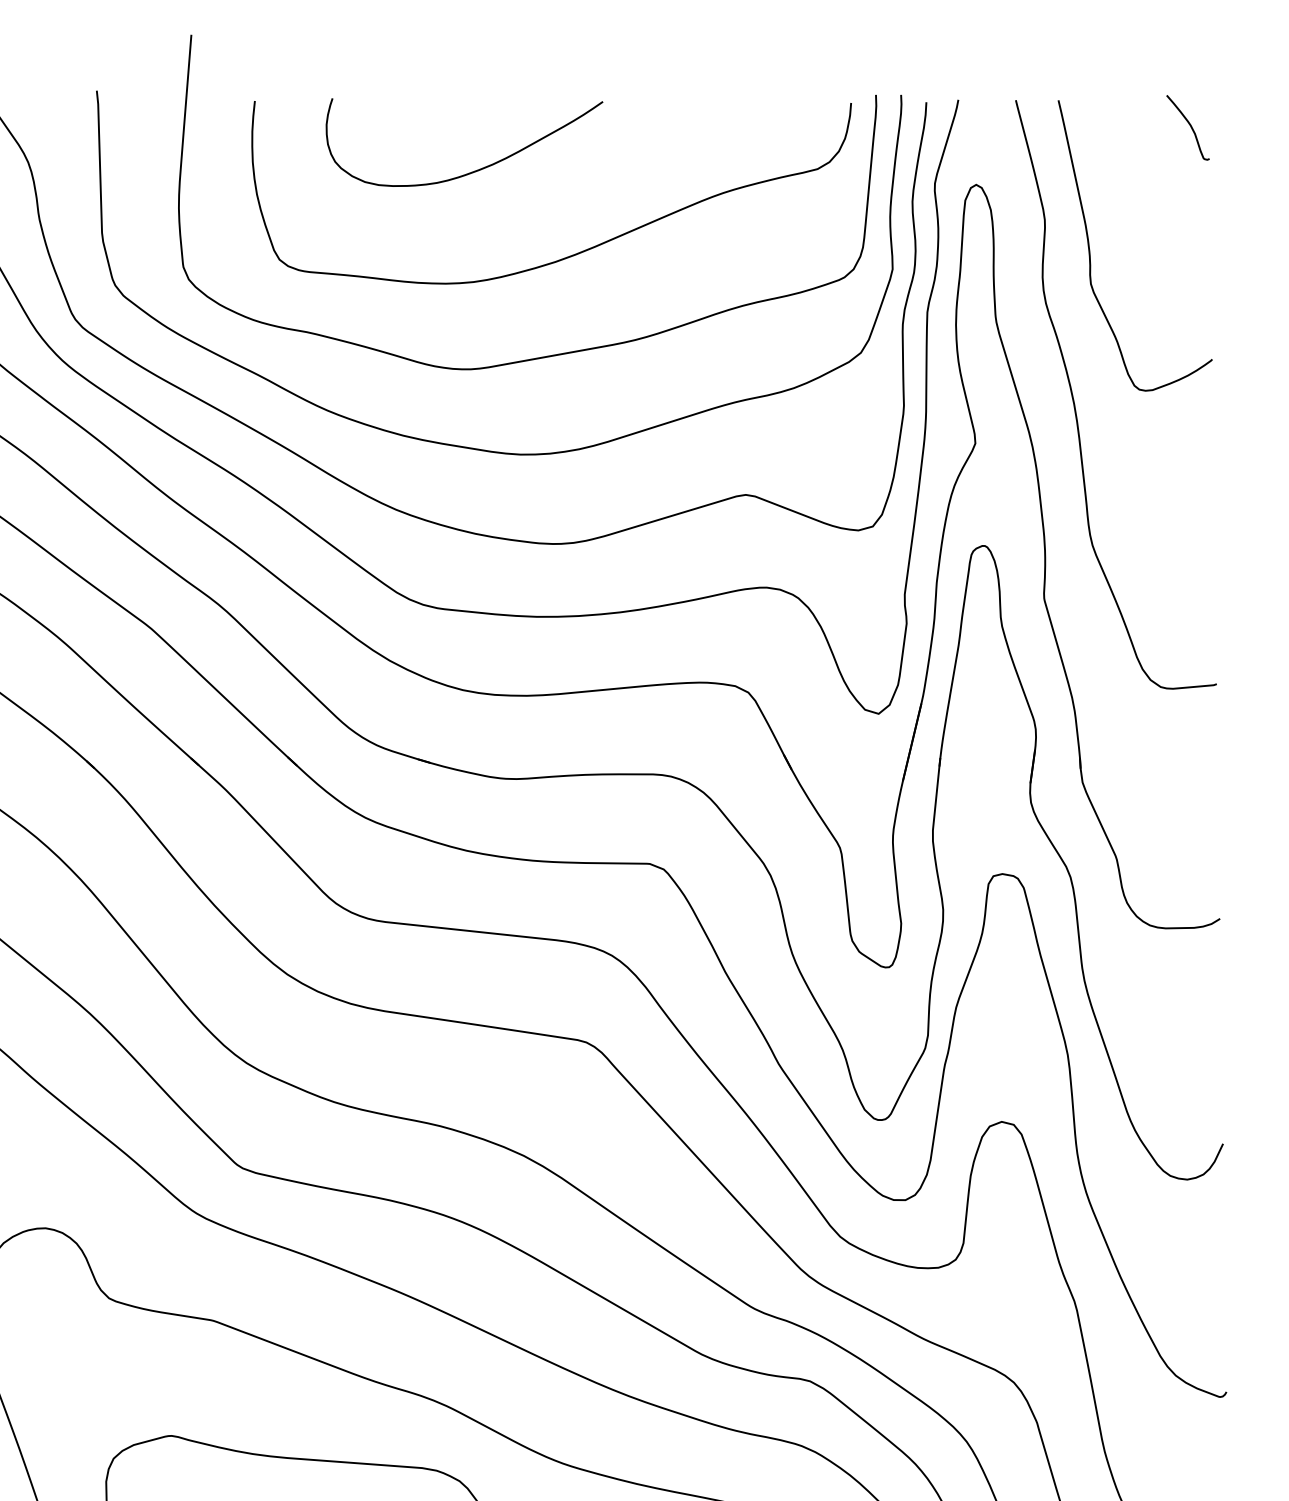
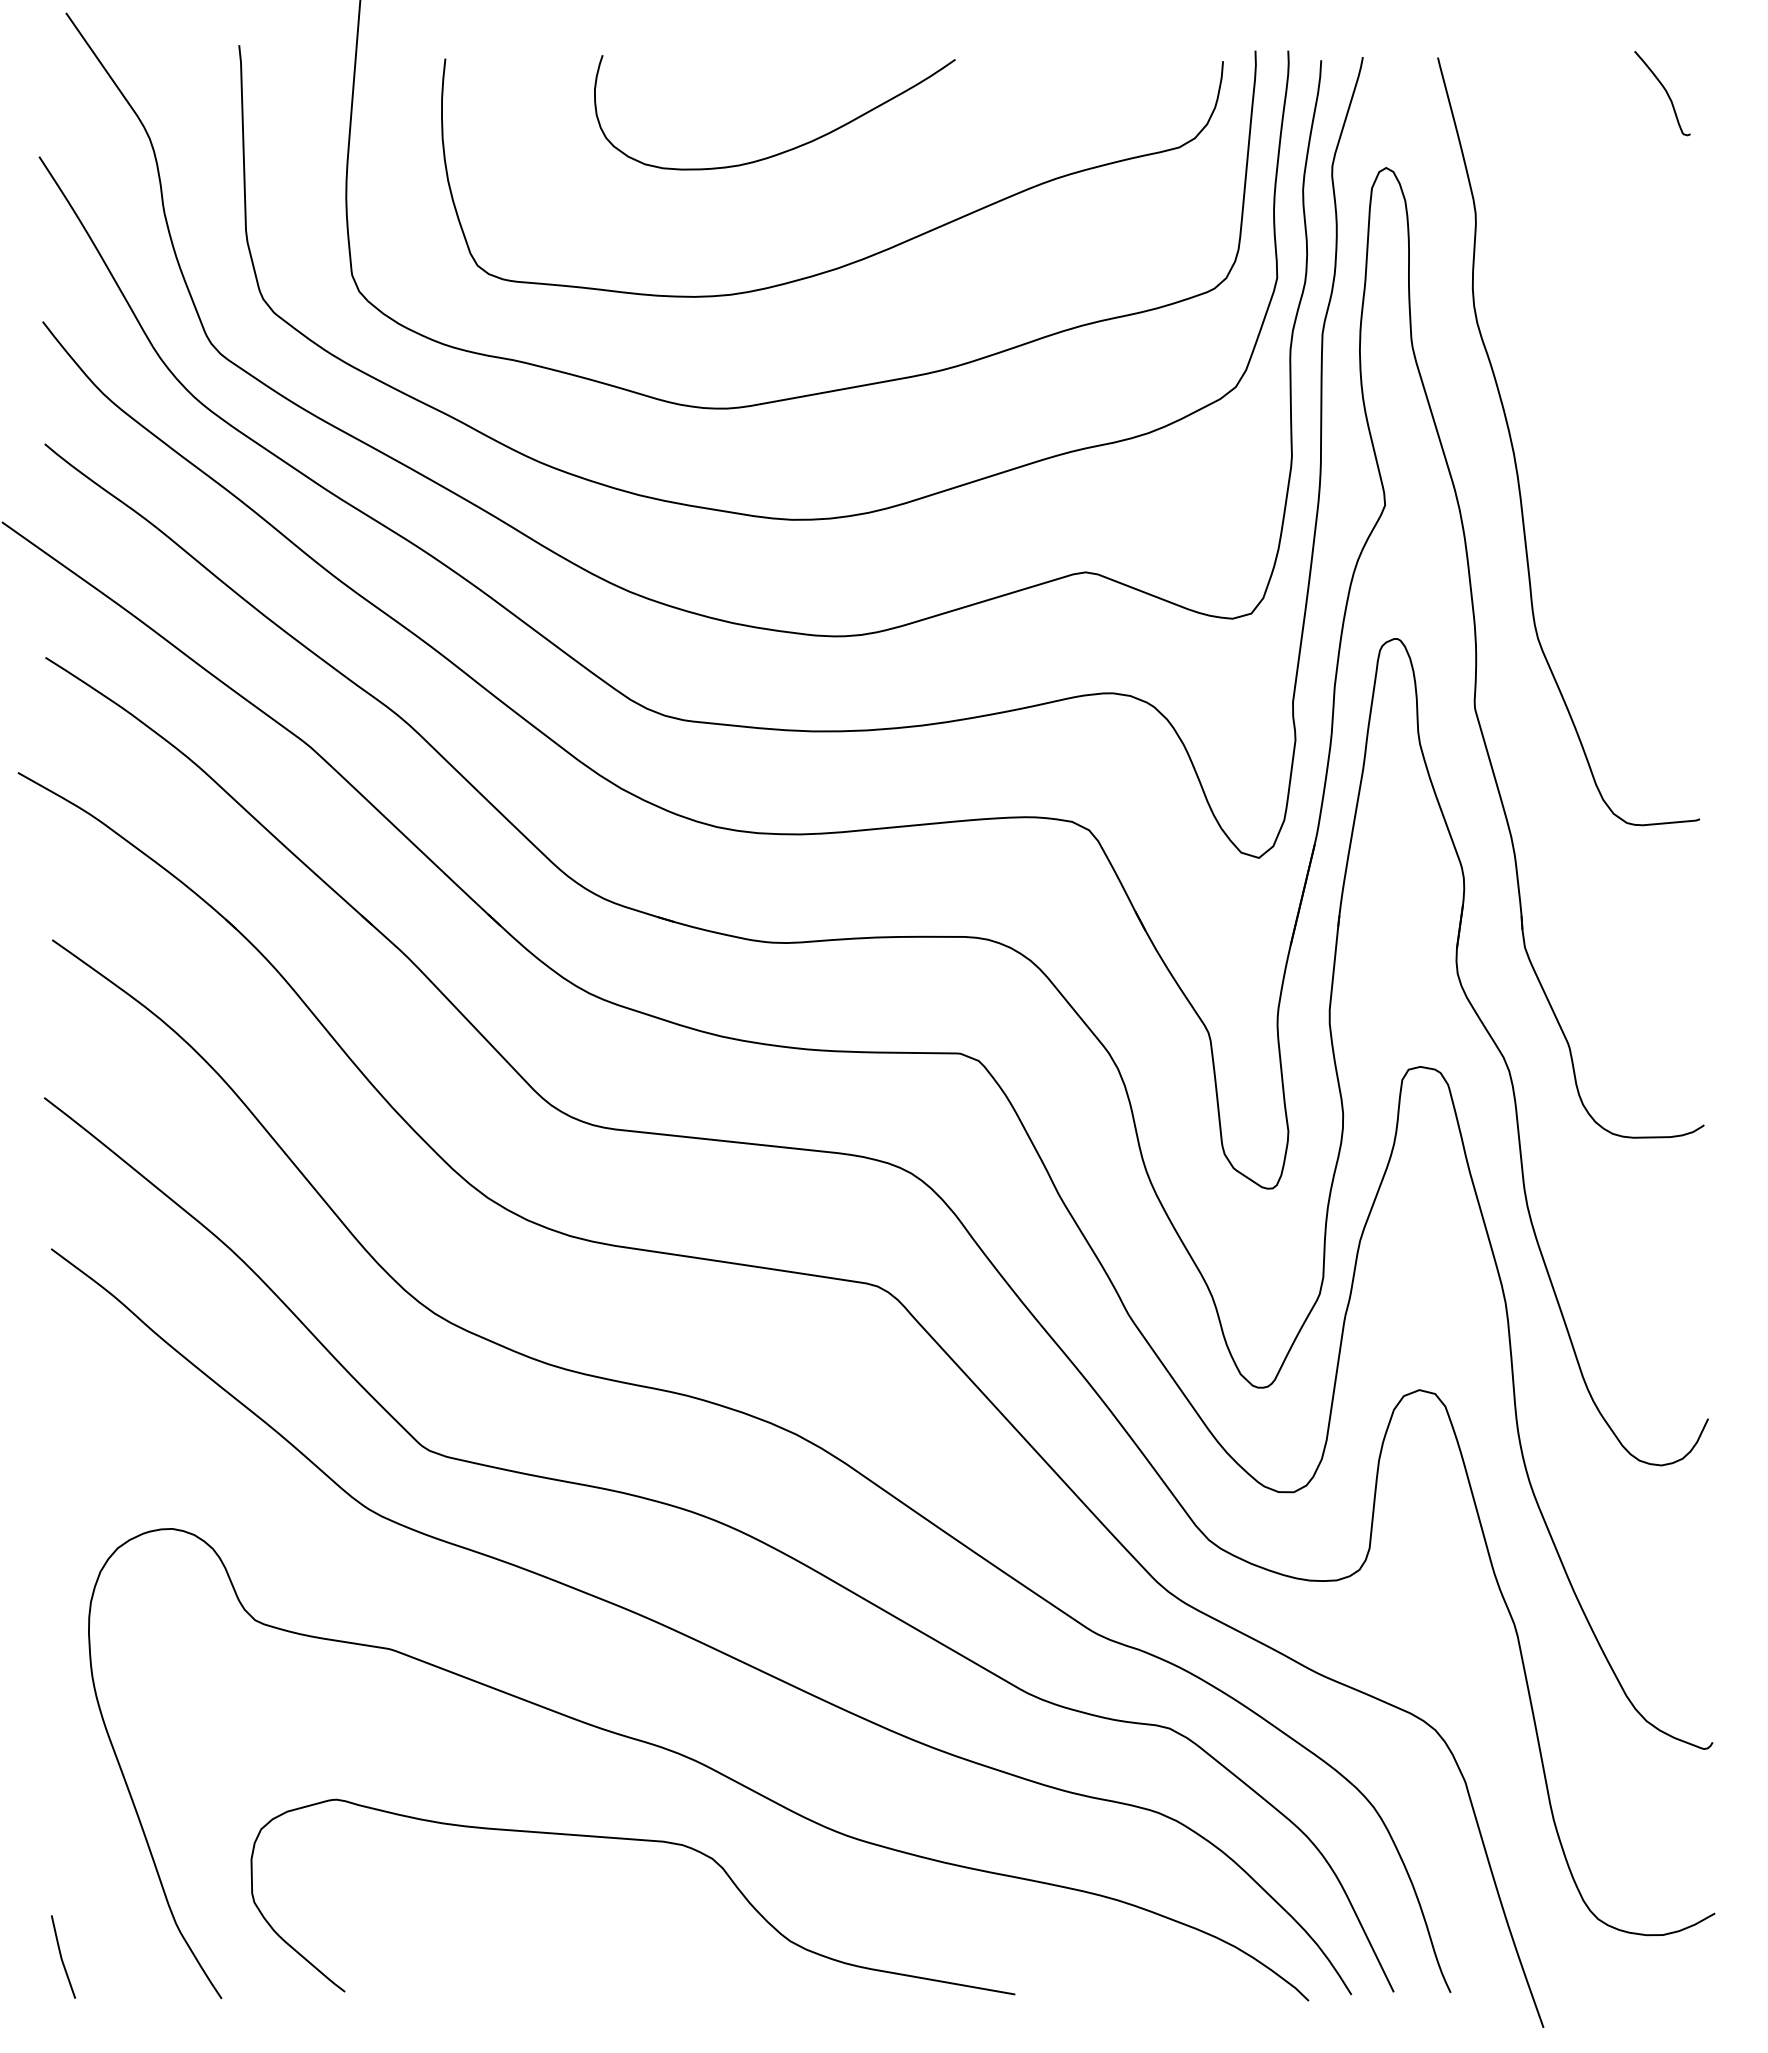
curve: (475, 170) -> (788, 149), moved
curve: (1089, 247) -> (1534, 249), removed

